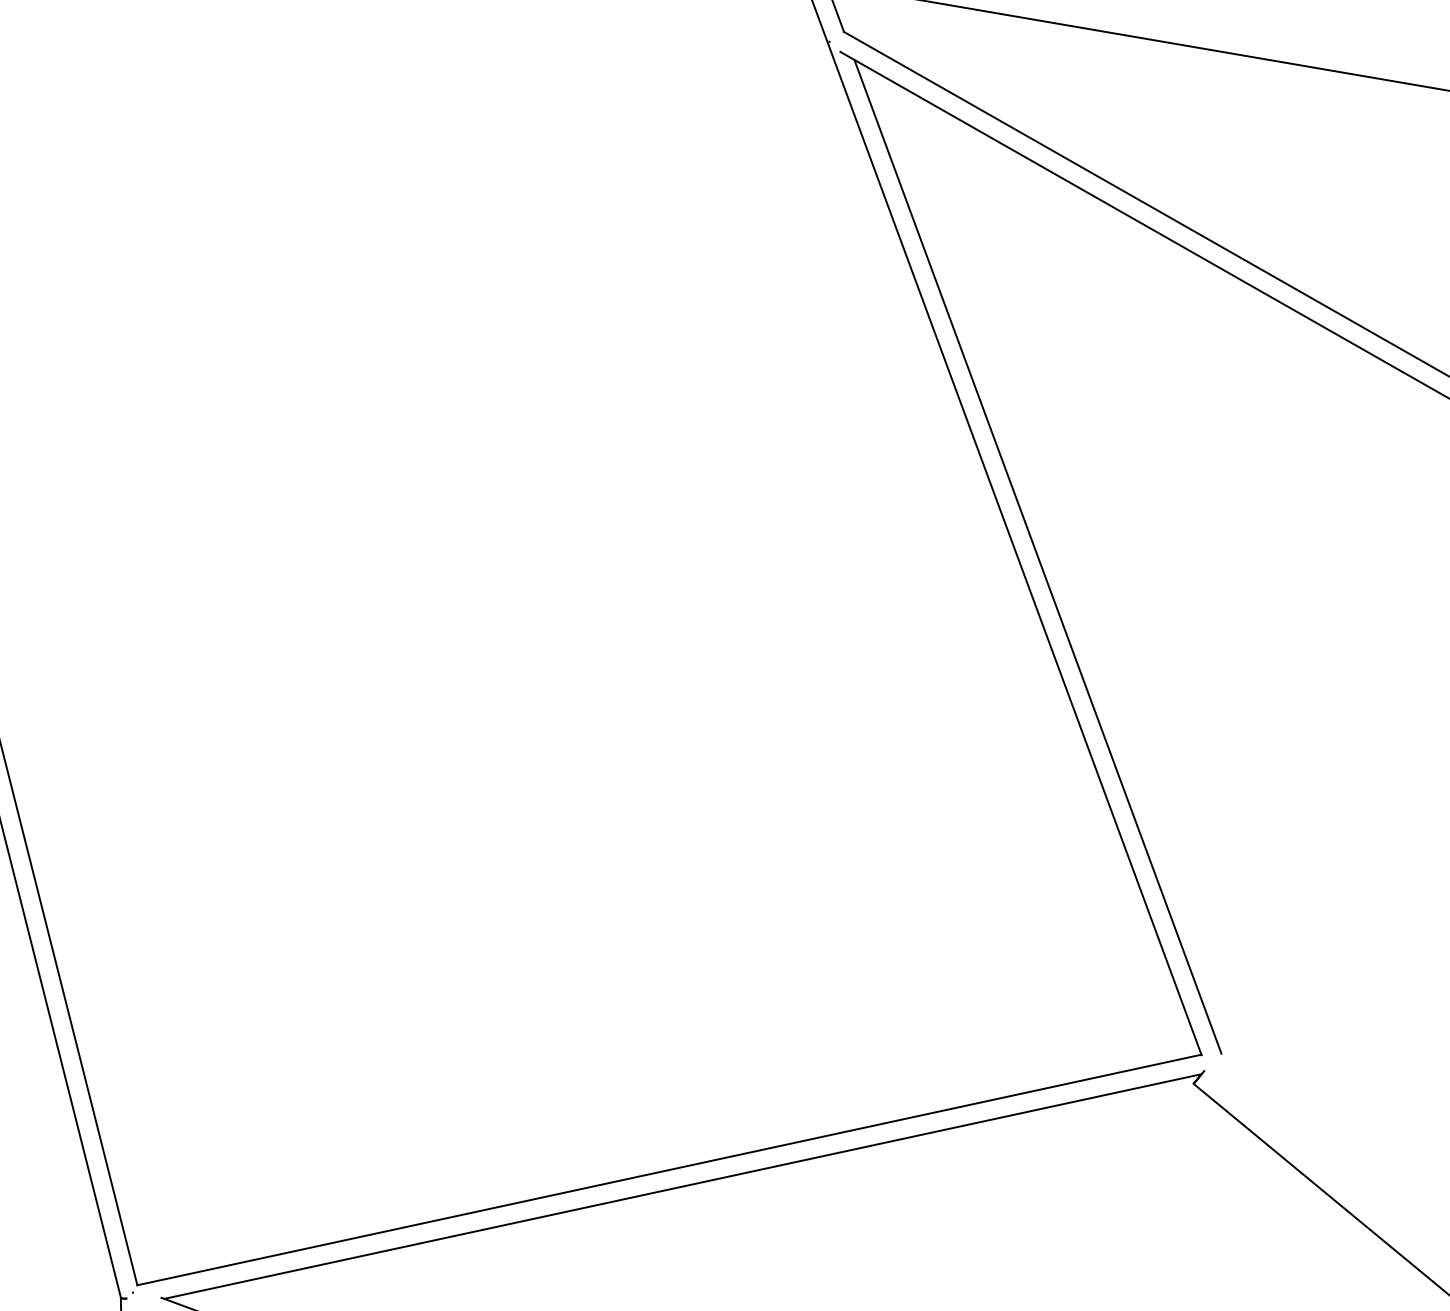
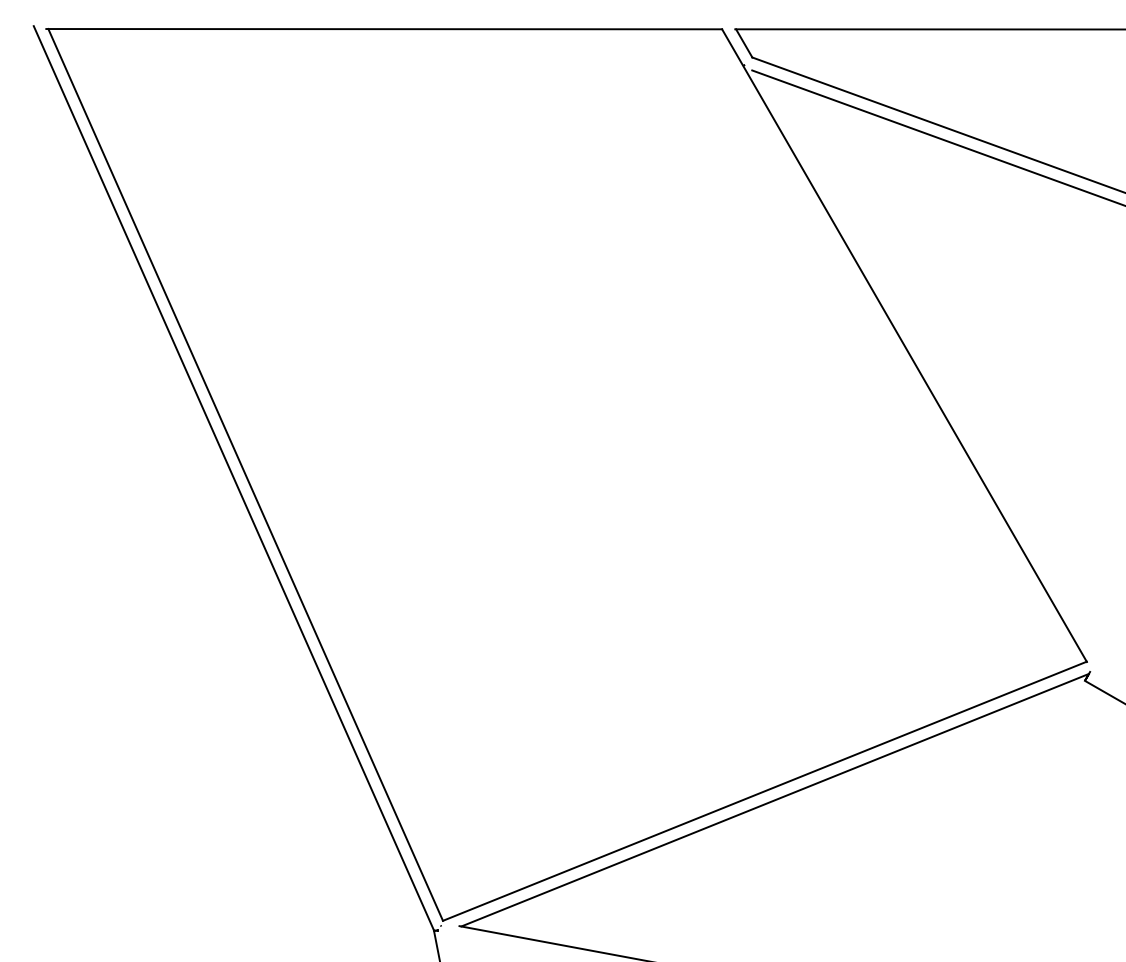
line: (1038, 555) -> (930, 365), removed

